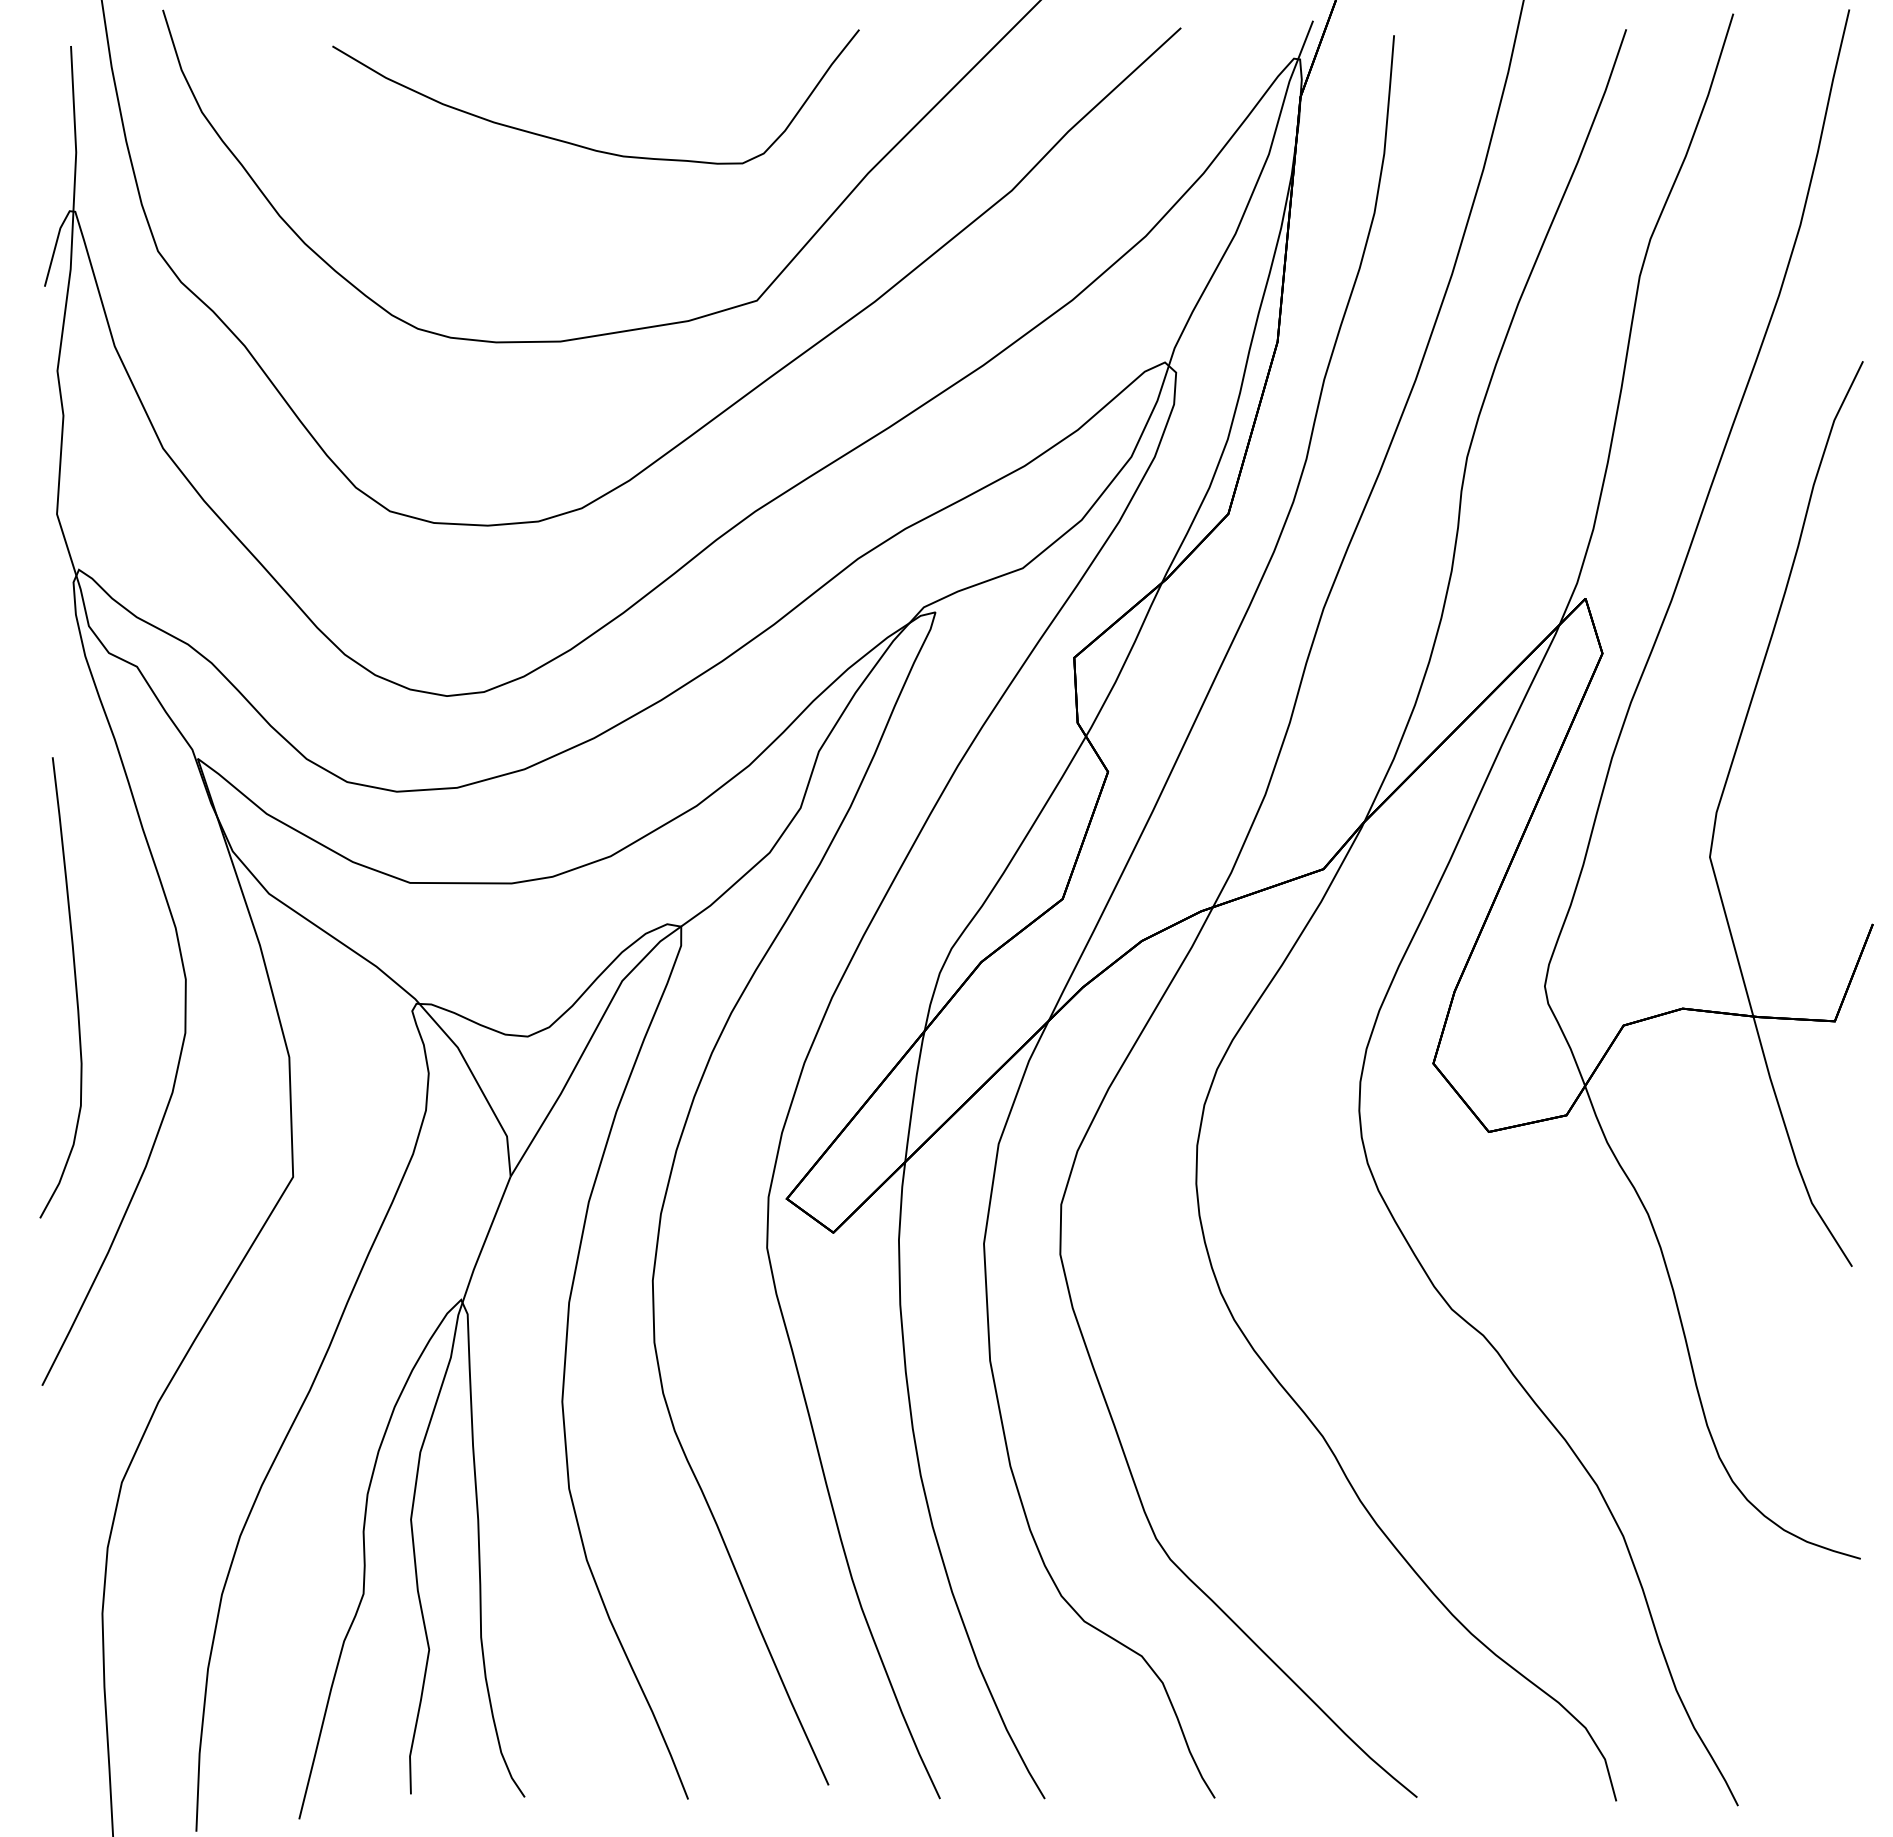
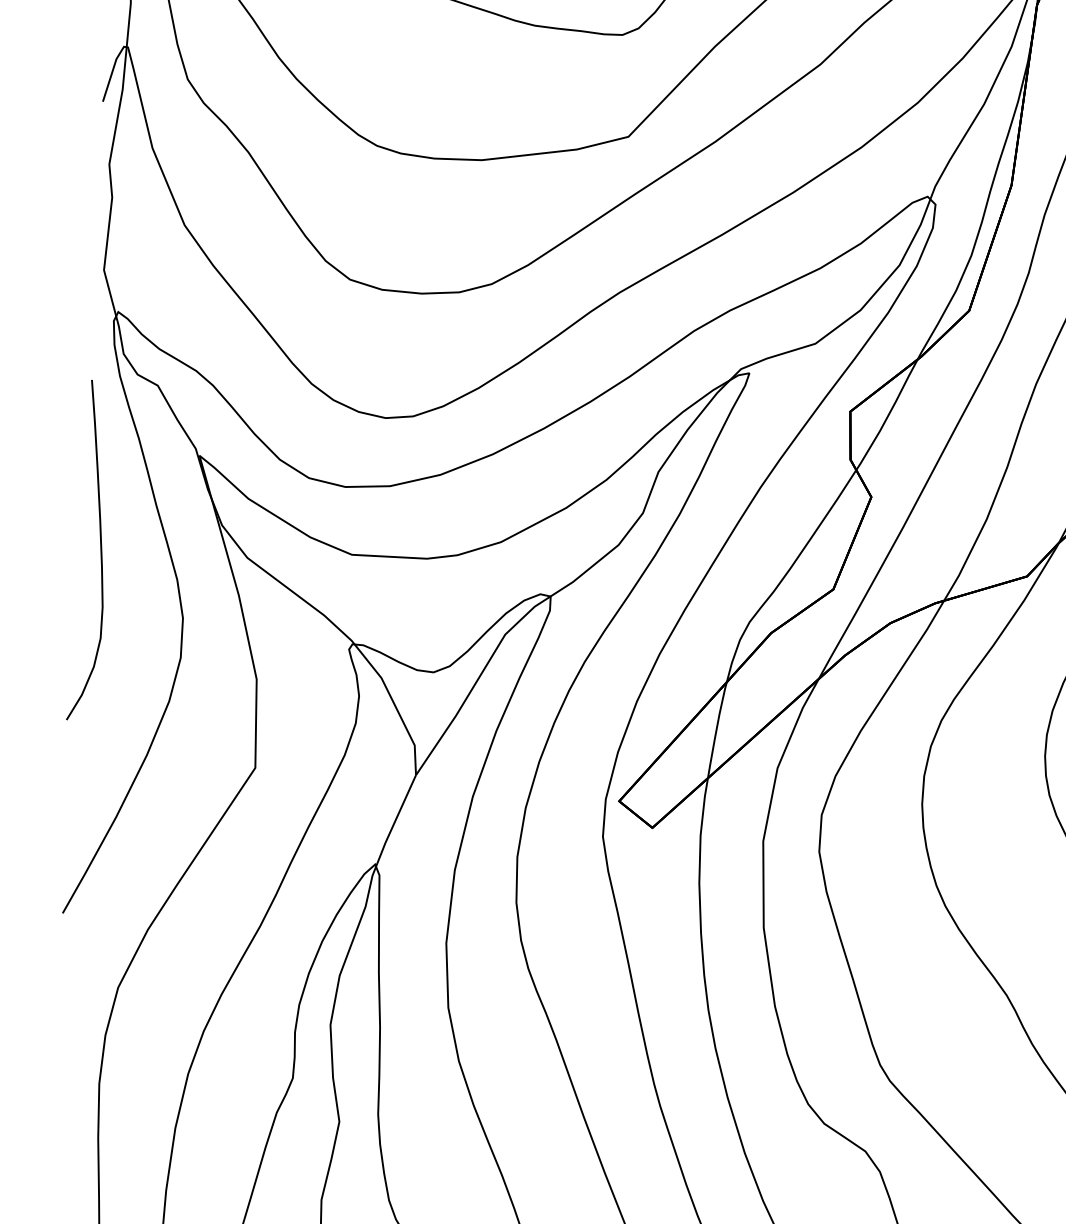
curve: (75, 987) -> (100, 550), moved

